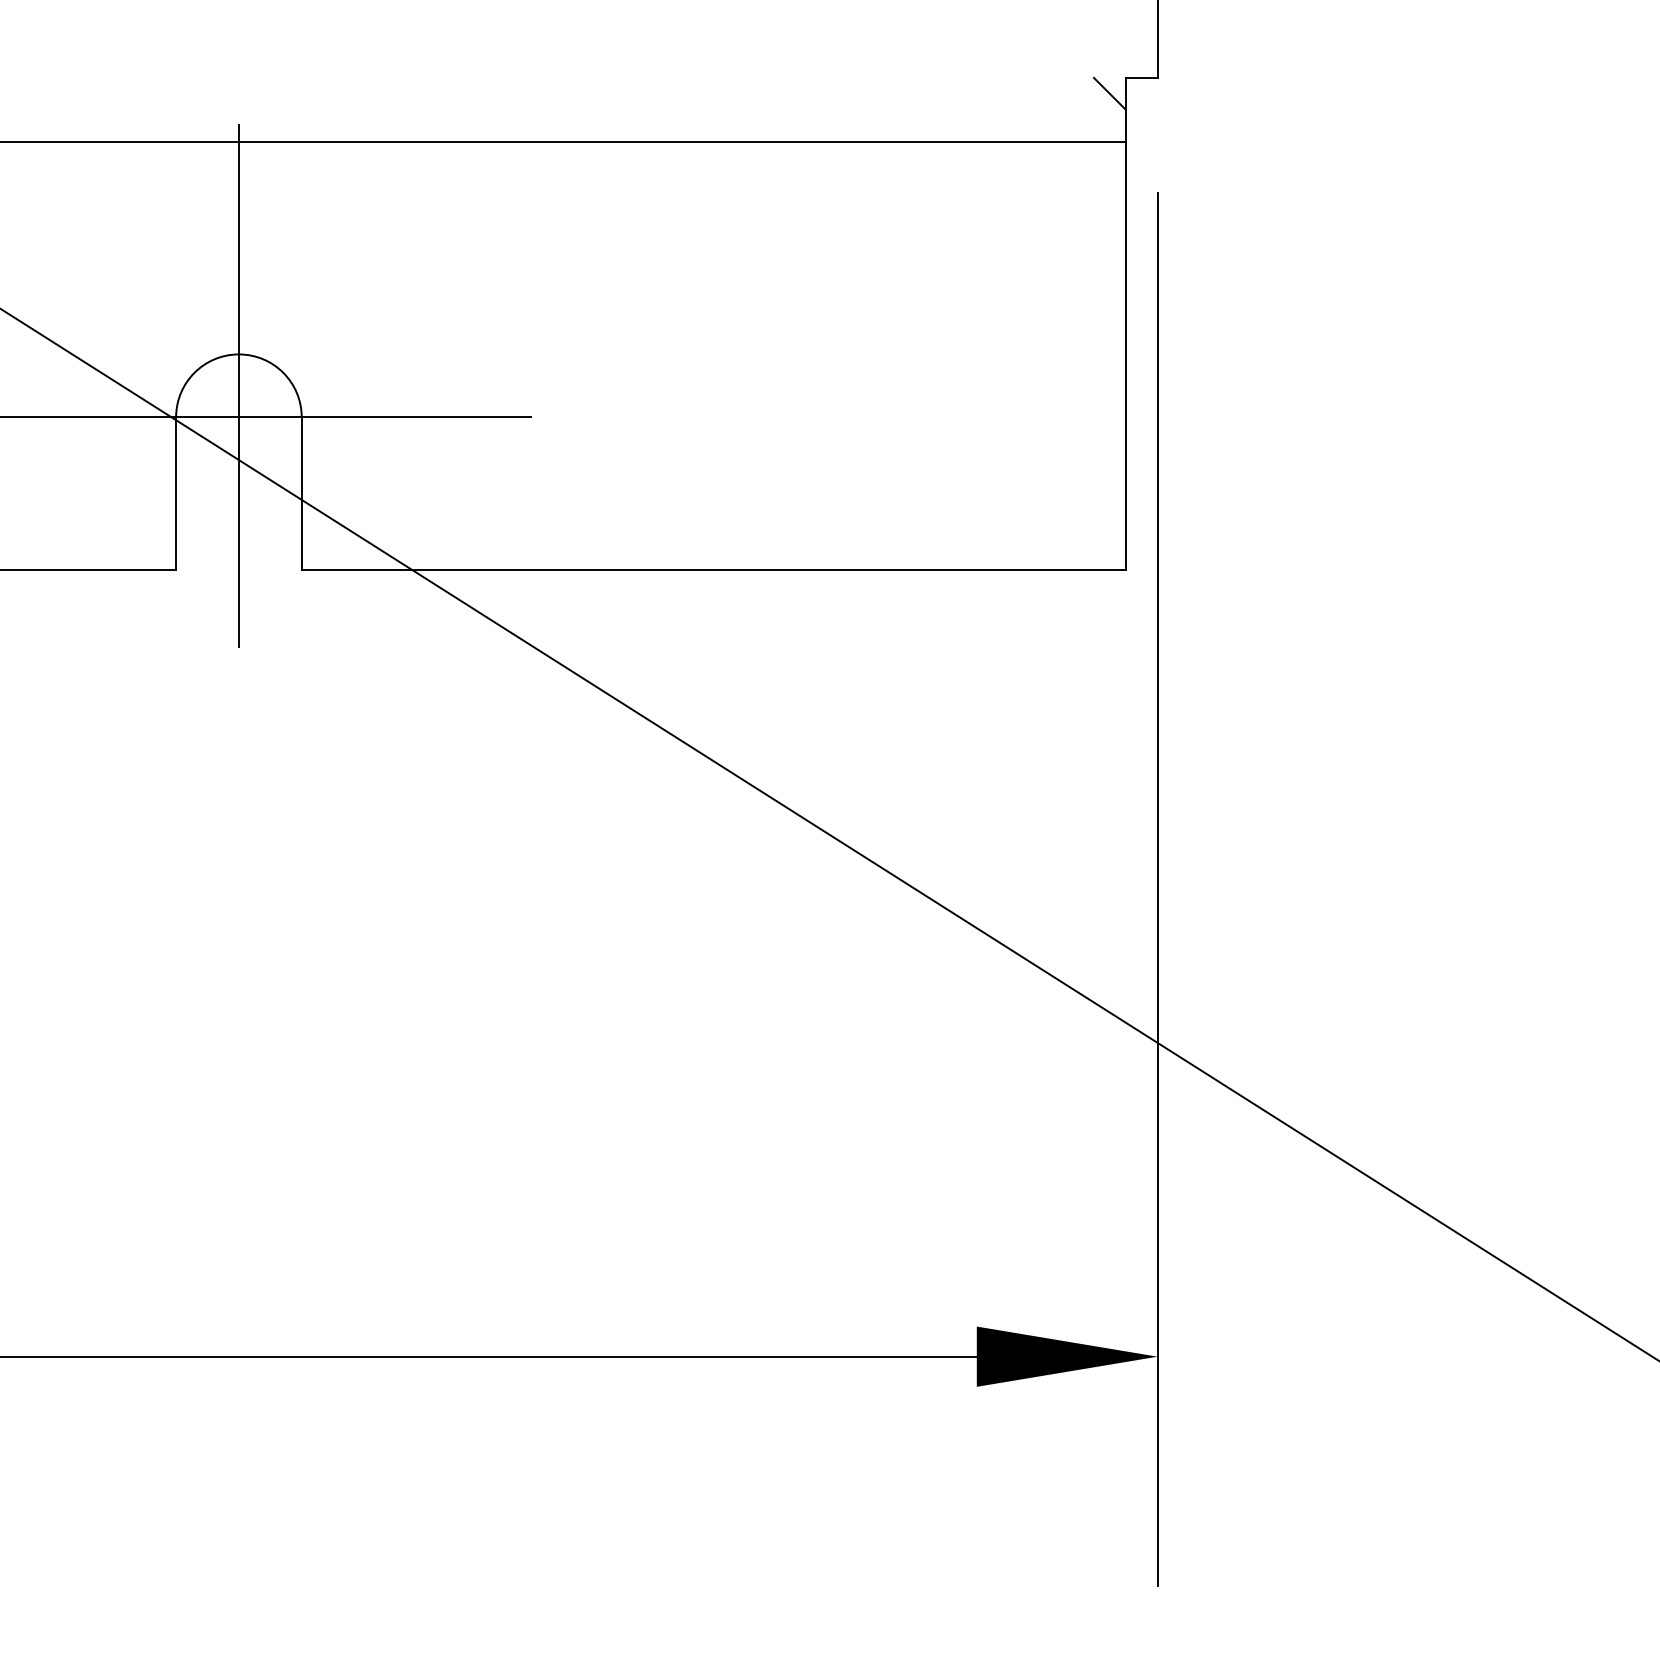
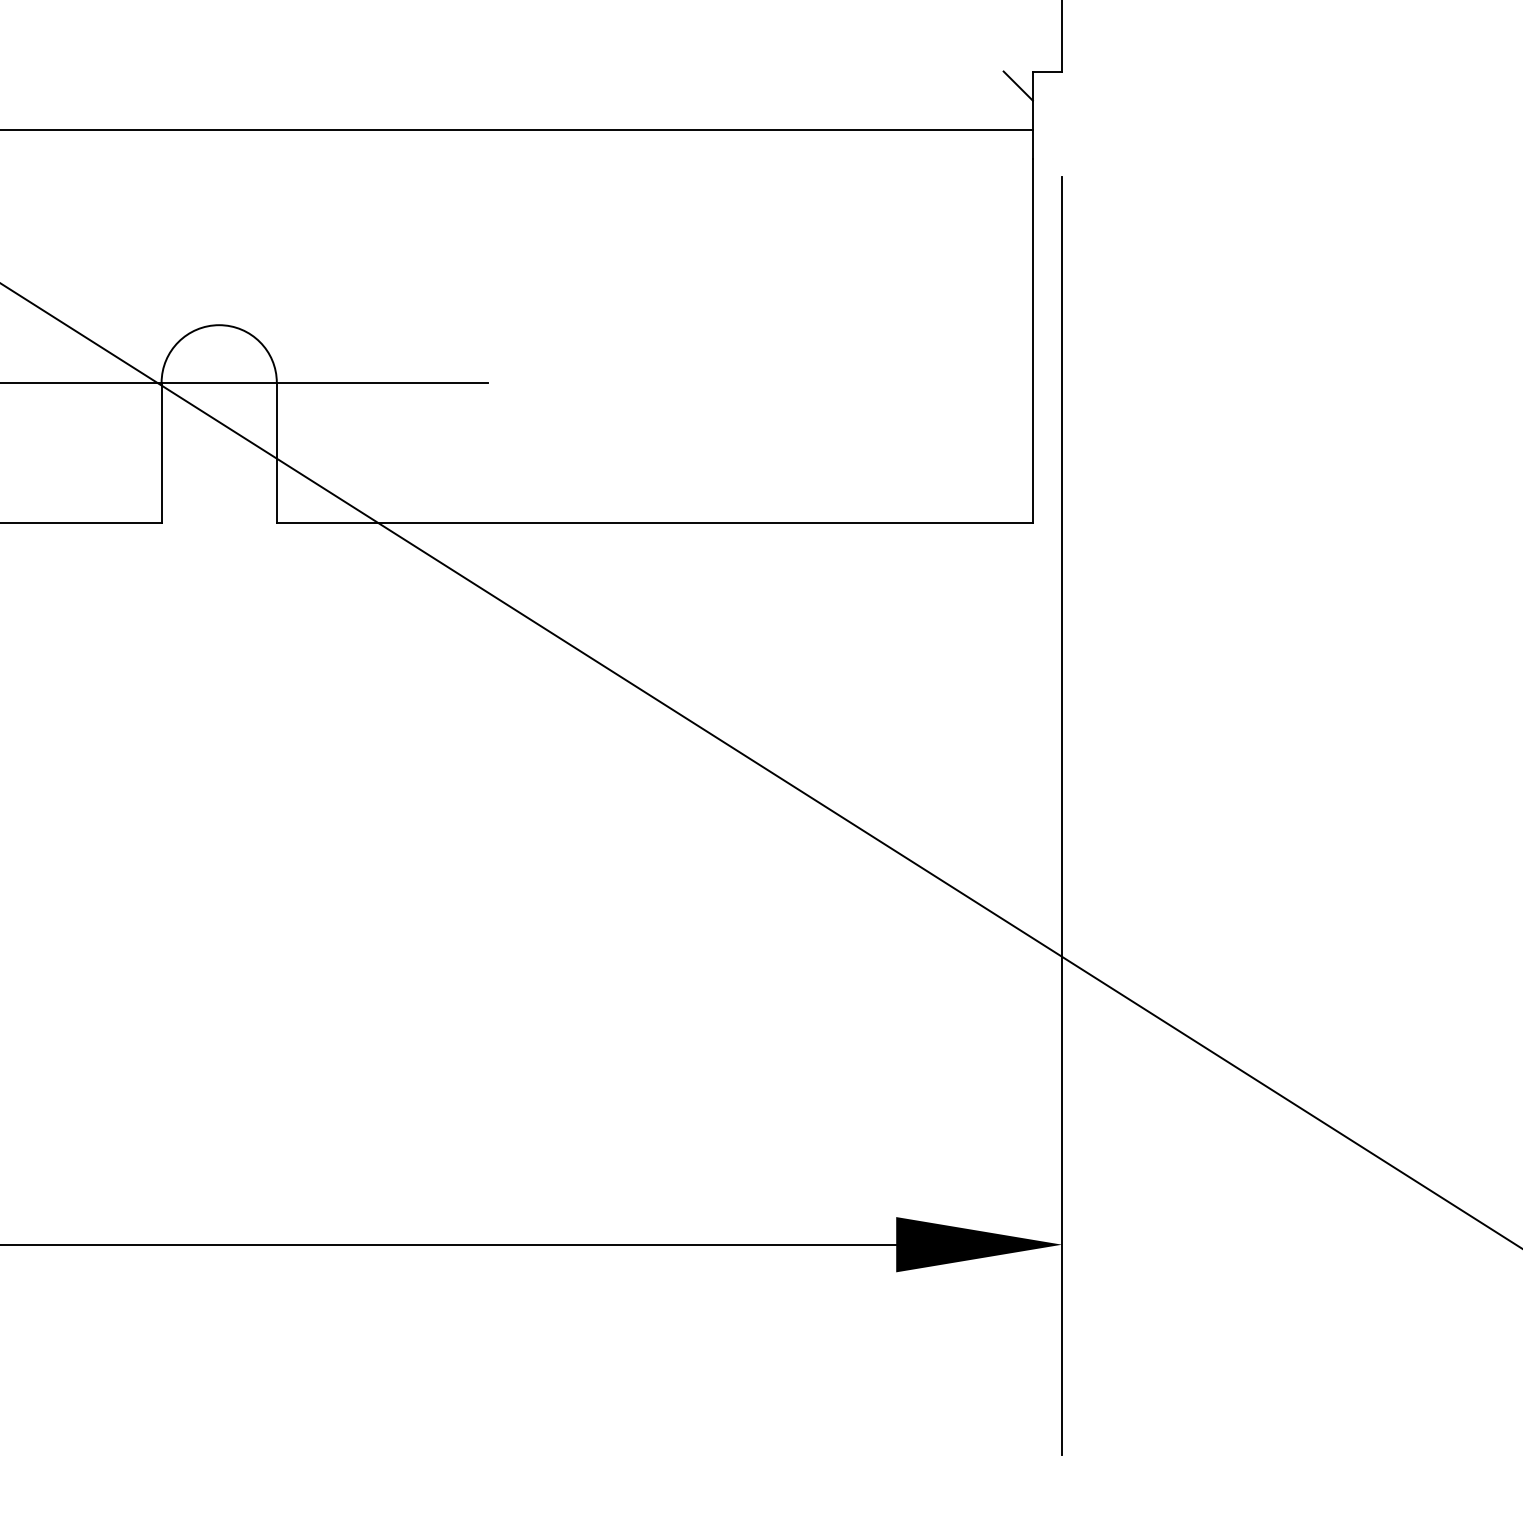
line: (239, 385) -> (219, 353), removed

